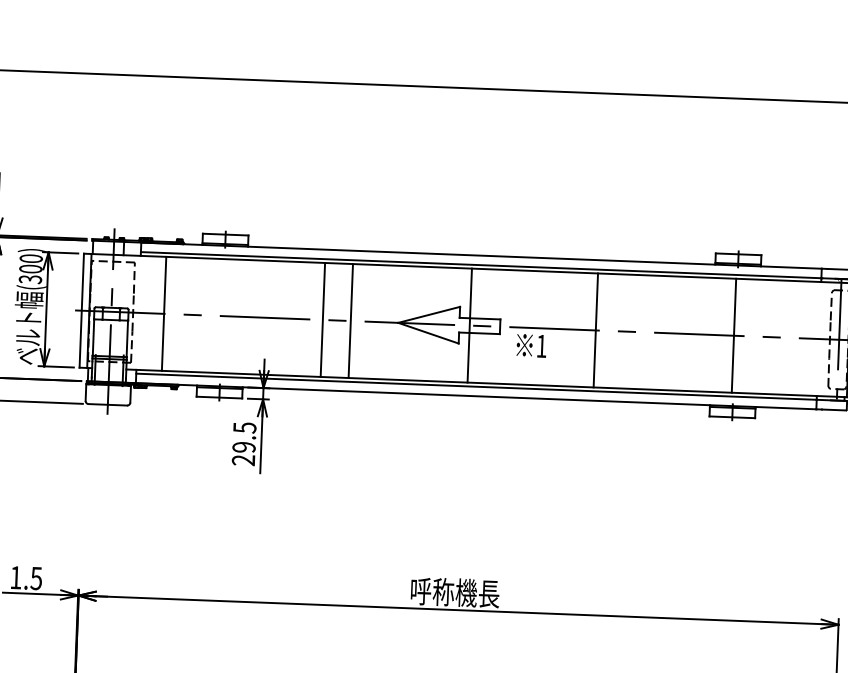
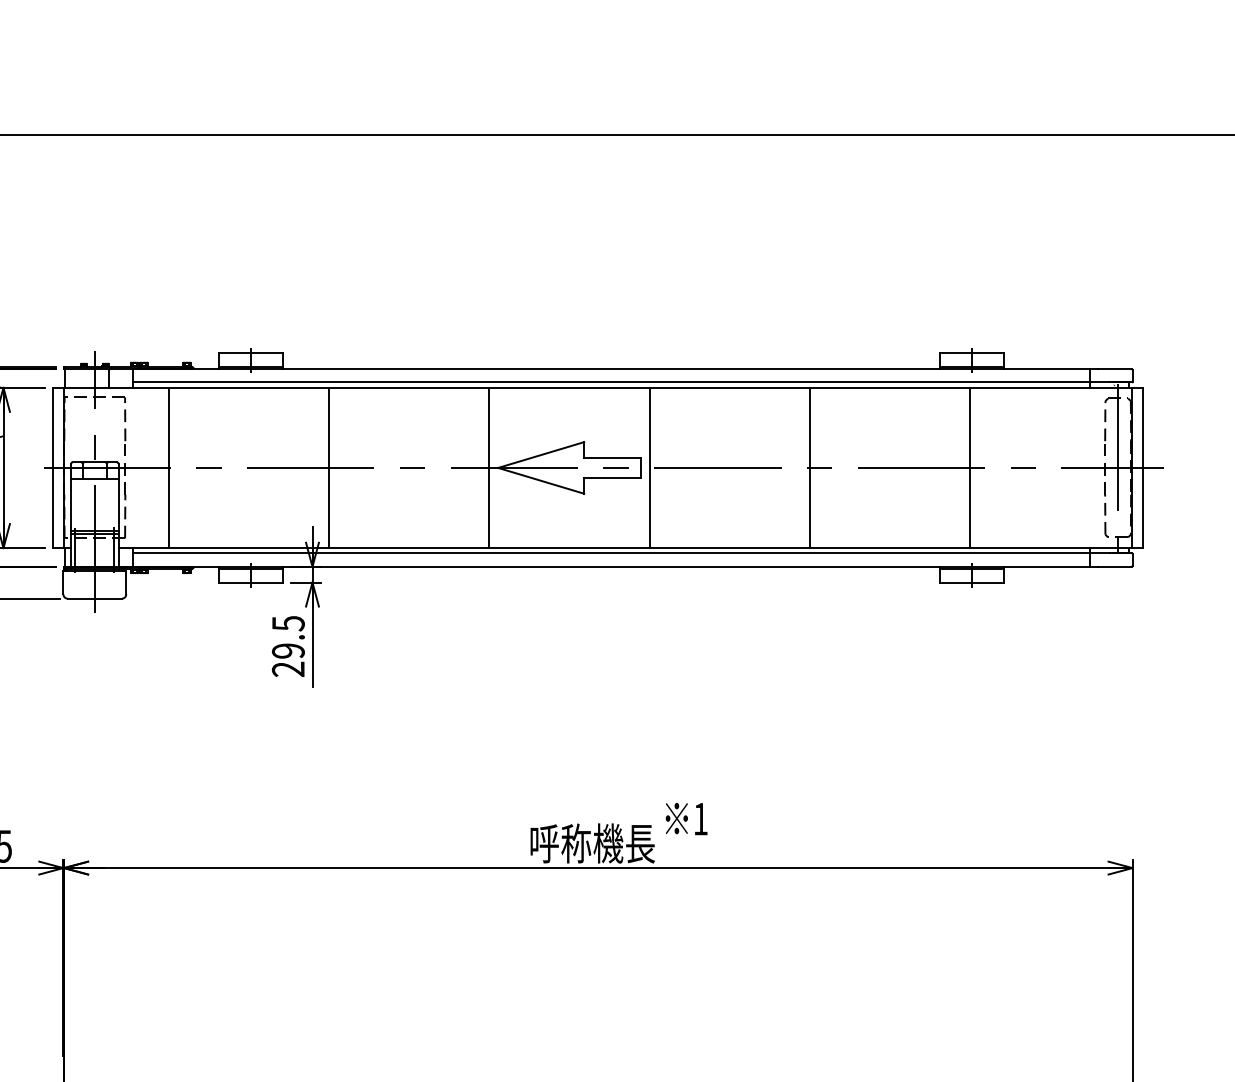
line: (323, 319) -> (329, 467), moved
line: (350, 320) -> (489, 467), moved
line: (469, 325) -> (649, 467), moved
line: (595, 330) -> (809, 467), moved
text: (531, 346) -> (686, 819), moved

